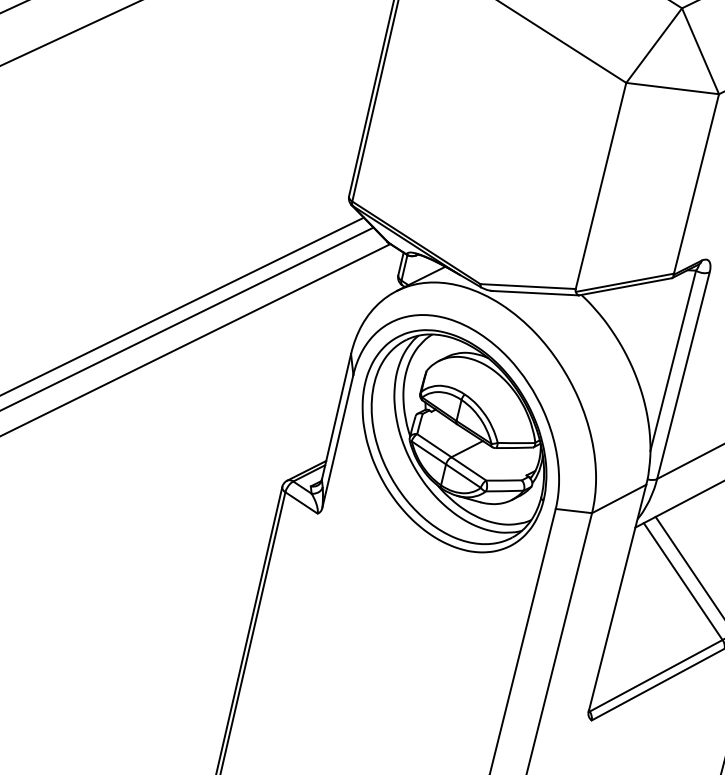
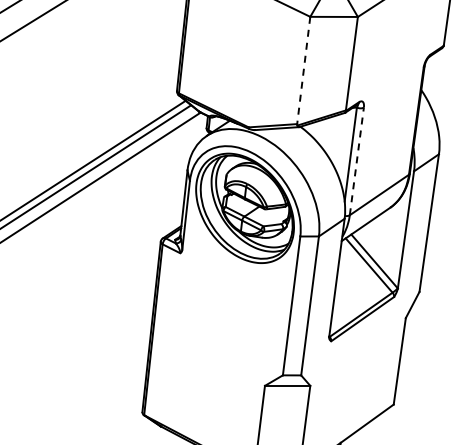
line: (600, 185) -> (303, 70), solid -> dashed
line: (682, 373) -> (356, 160), solid -> dashed

